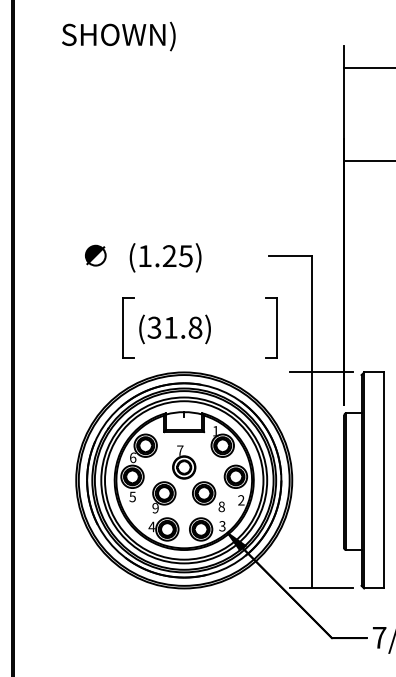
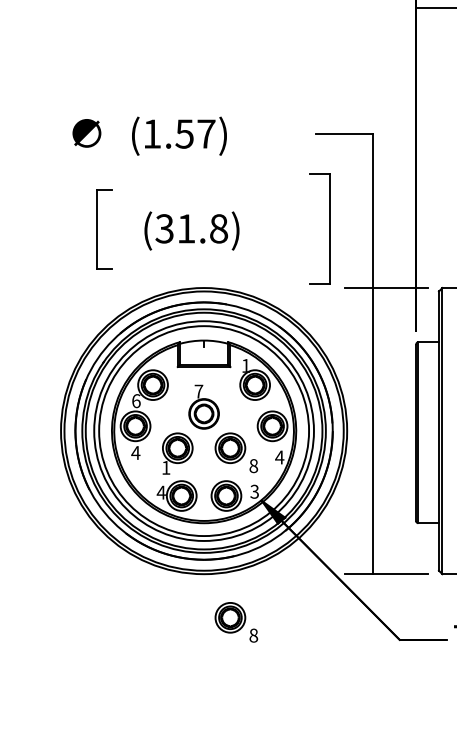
text: (177, 256) -> (195, 134), (1.25) -> (1.57)
part: (128, 327) -> (105, 228), moved
part: (271, 327) -> (319, 228), size x1.4
text: (132, 496) -> (135, 452), 5 -> 4
text: (240, 500) -> (278, 457), 2 -> 4
text: (155, 507) -> (166, 466), 9 -> 1
part: (208, 624) -> (236, 621), added

